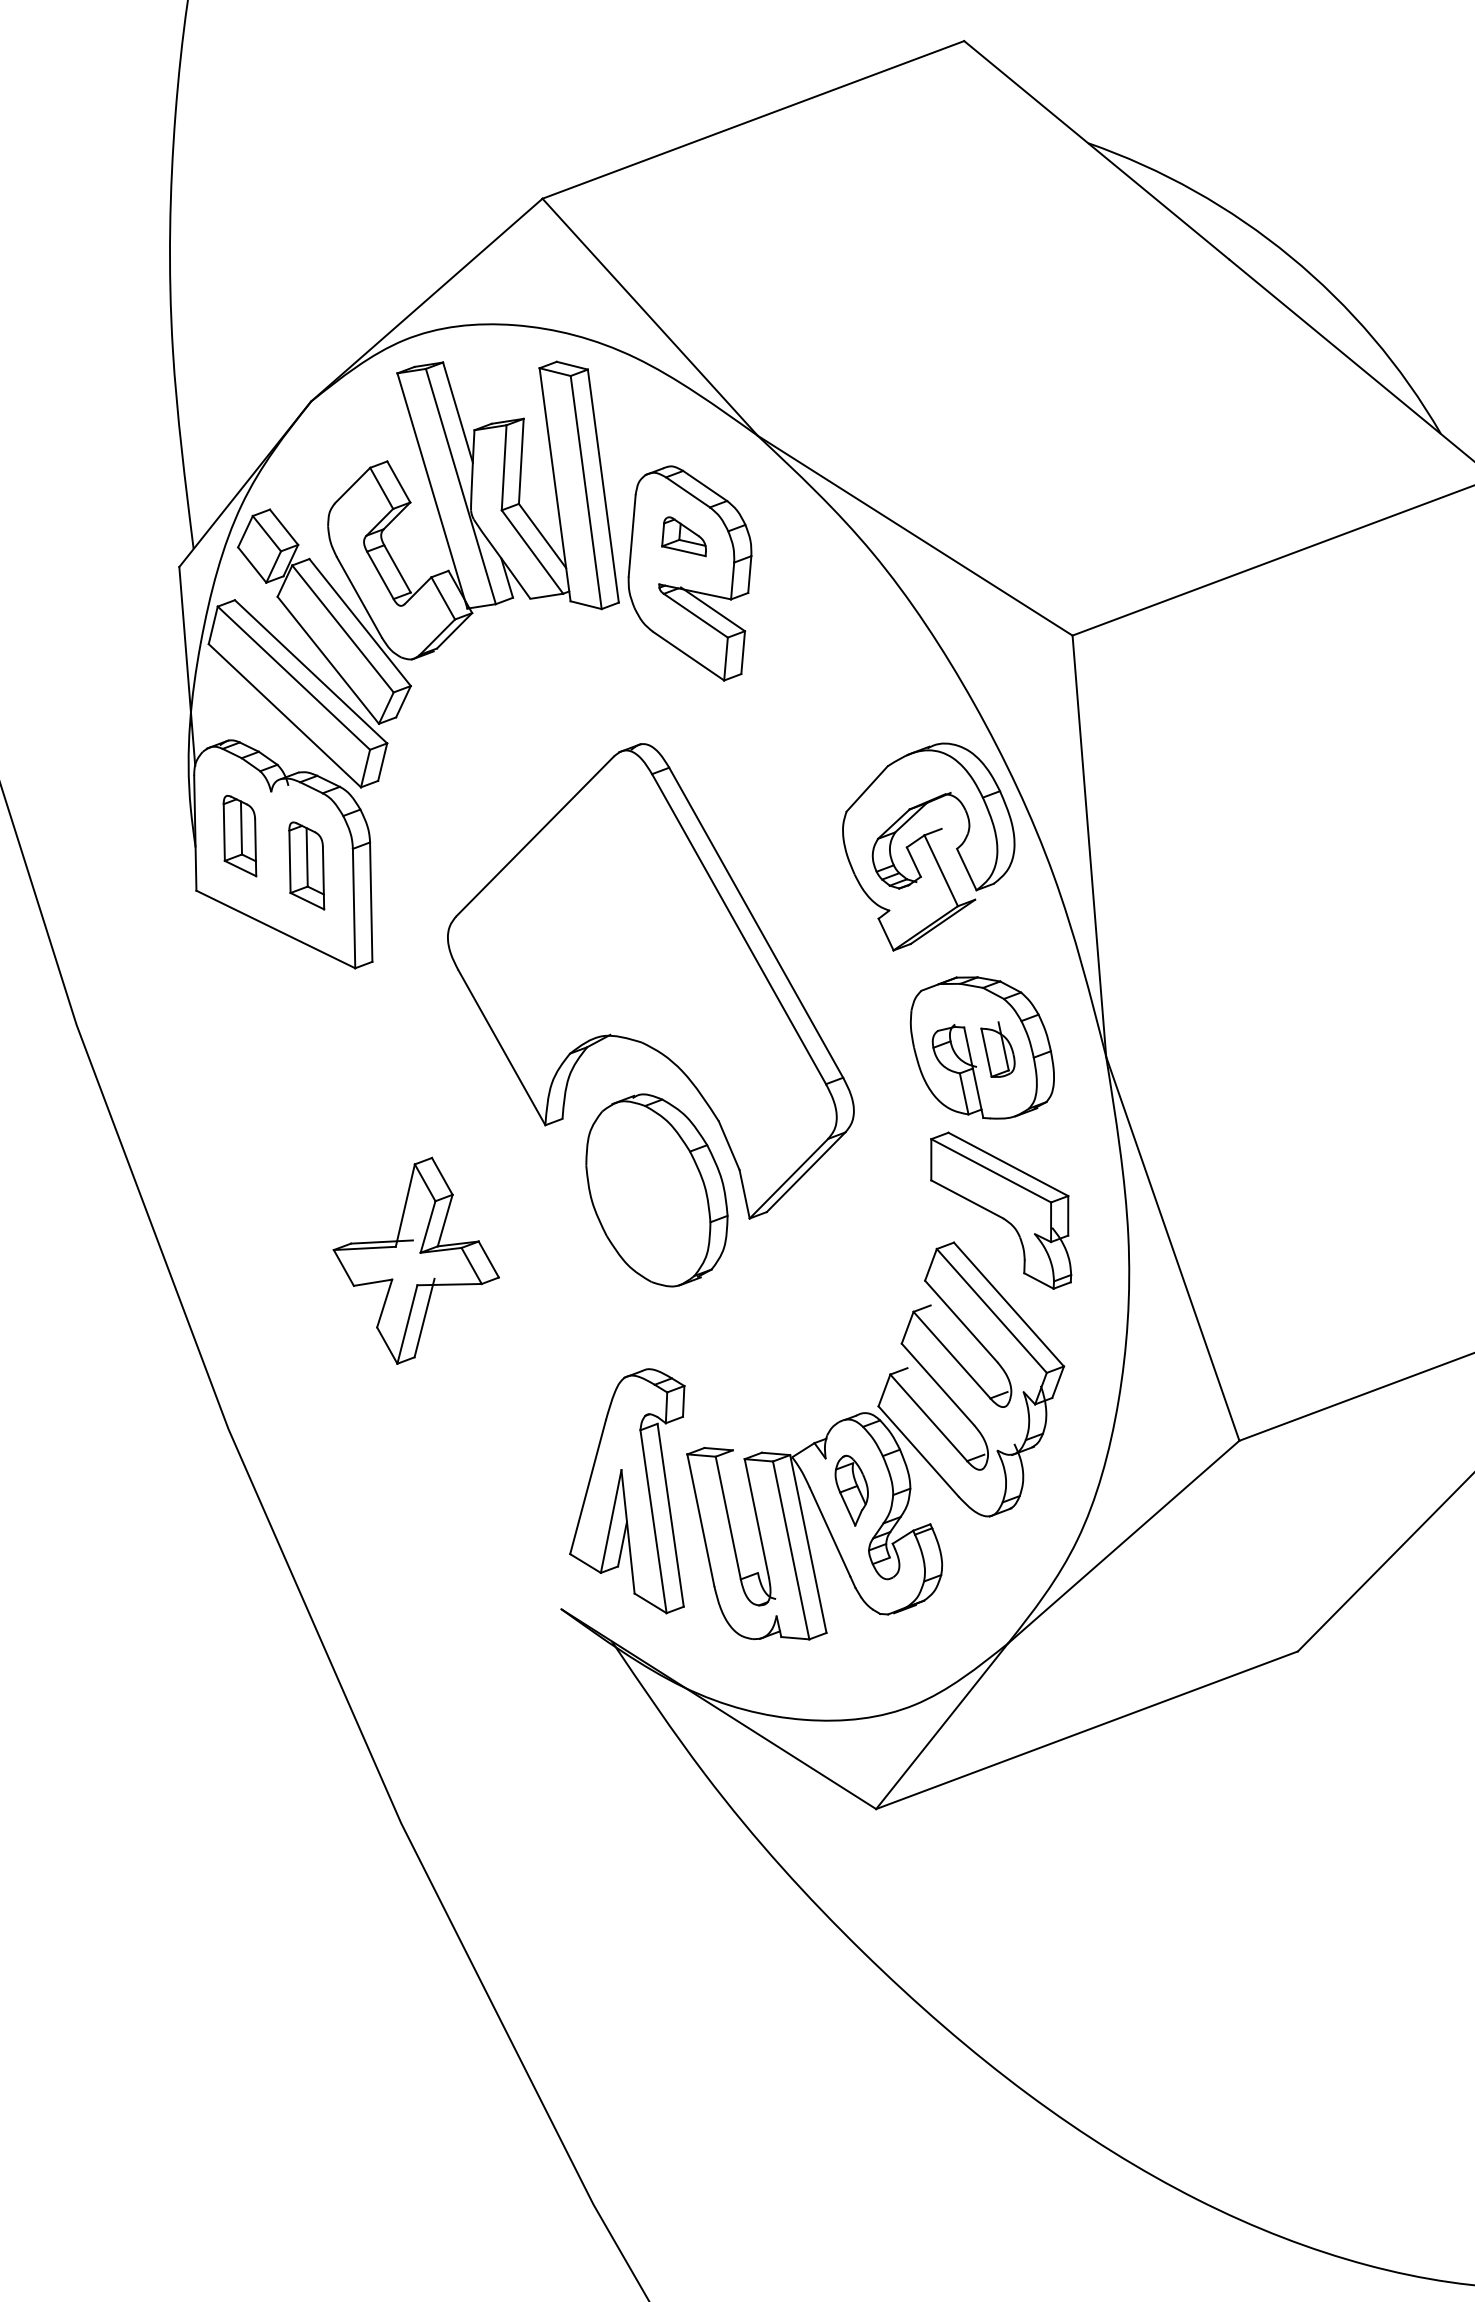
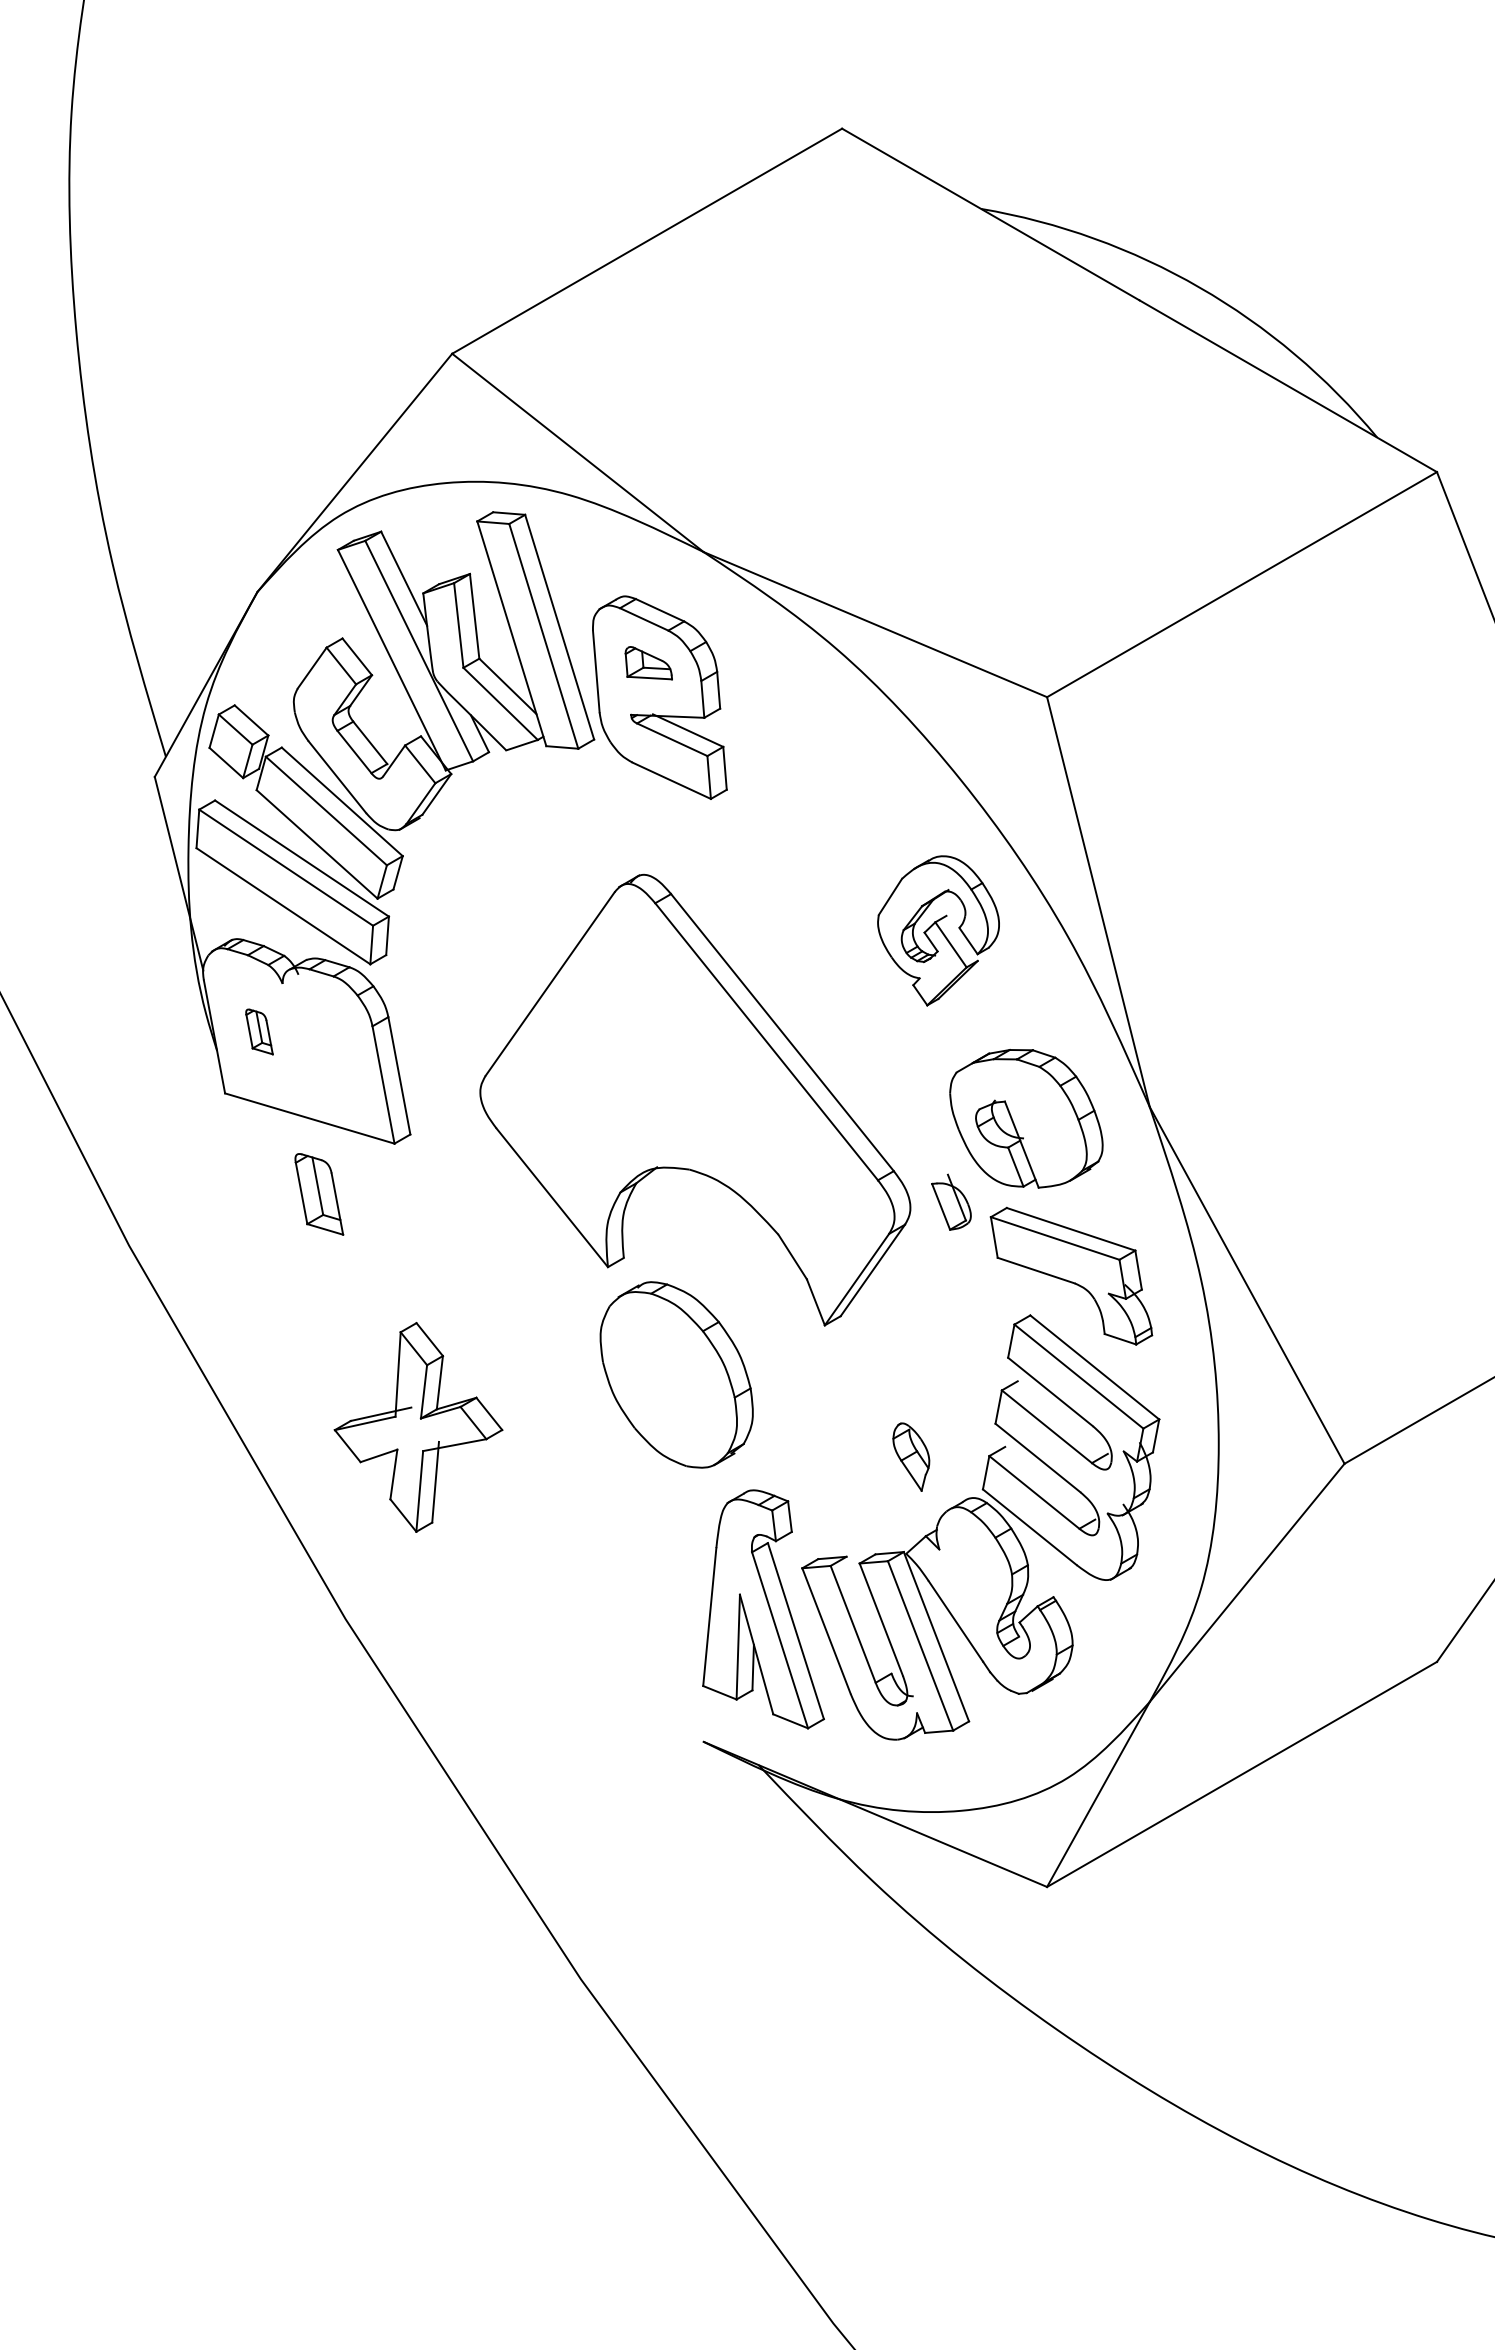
part: (240, 835) -> (259, 1031), size x0.6
part: (926, 847) -> (938, 930), size x0.7
part: (307, 865) -> (319, 1194), moved
part: (997, 1049) -> (951, 1201), moved
part: (656, 1189) -> (676, 1374), moved
part: (416, 1261) -> (418, 1427), moved
part: (850, 1490) -> (911, 1456), moved

